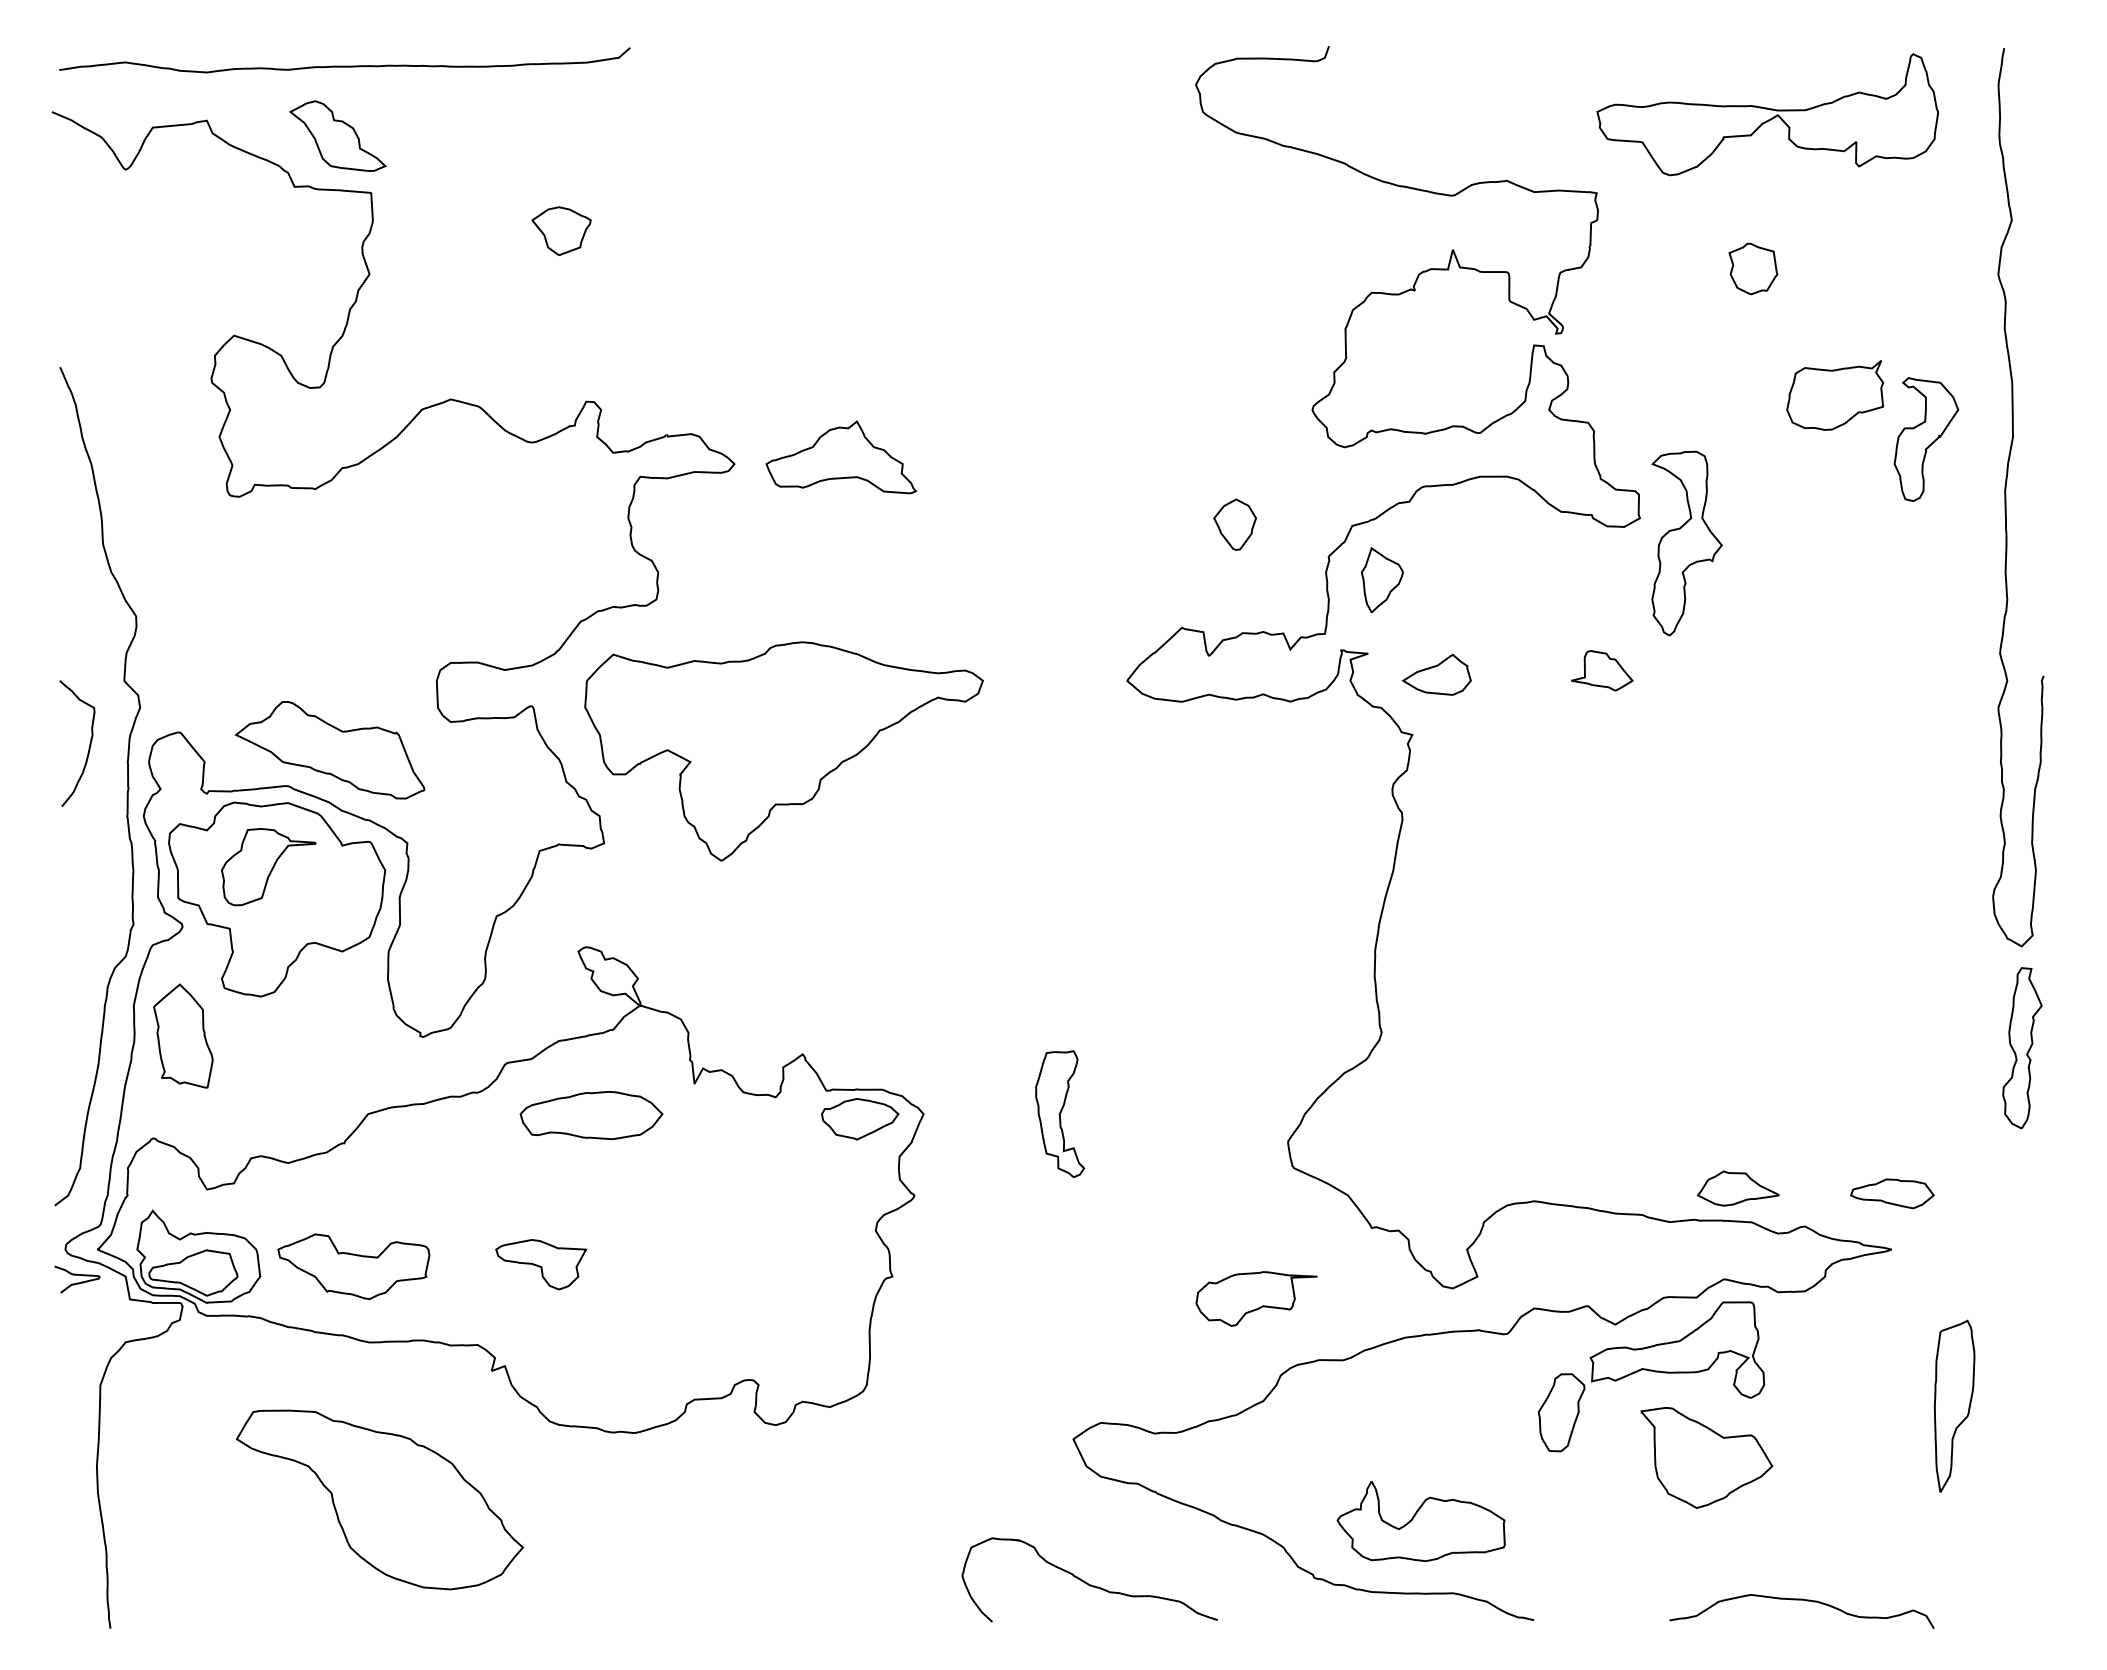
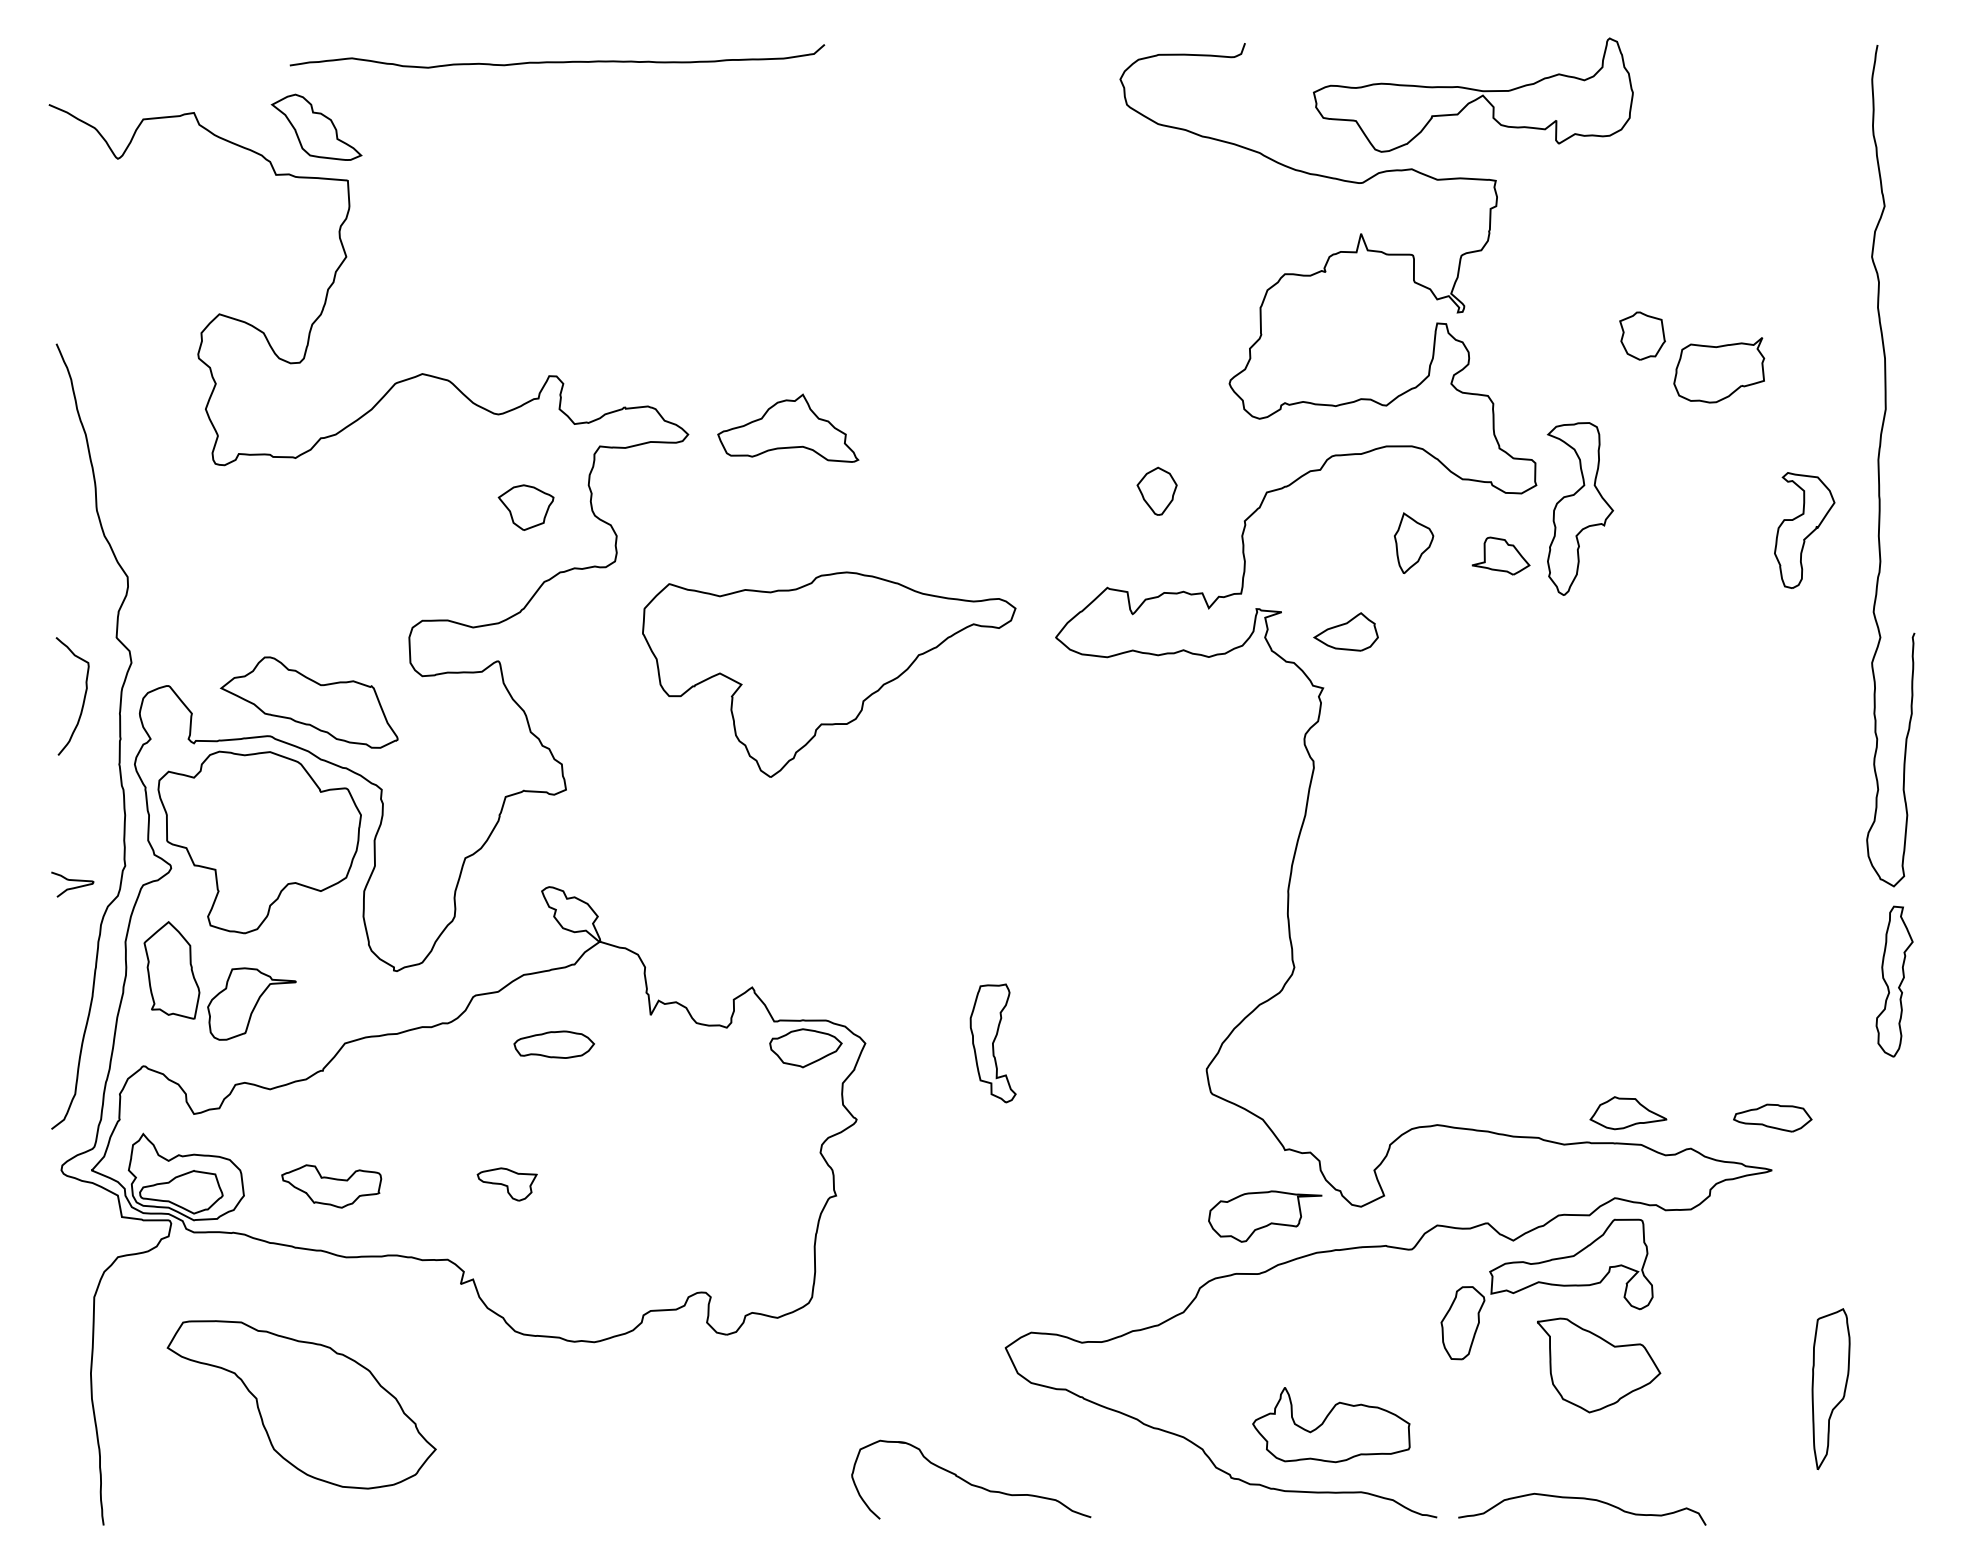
curve: (344, 65) -> (557, 61), moved
part: (1767, 114) -> (1473, 94), moved
part: (561, 230) -> (526, 507), moved
part: (1753, 268) -> (1642, 335), moved
part: (1926, 439) -> (1804, 530), moved
part: (1382, 579) -> (1414, 542), moved
part: (1602, 670) -> (1501, 555), moved
part: (783, 751) -> (828, 674), moved
part: (268, 867) -> (251, 1004), moved
part: (591, 1115) -> (554, 1044), size x0.6
part: (541, 1264) -> (507, 1184), size x0.7
part: (353, 1266) -> (331, 1186), size x0.7
curve: (77, 1282) -> (72, 887), moved
part: (1256, 1298) -> (1265, 1216), moved
part: (1954, 1405) -> (1830, 1388), moved
part: (379, 1499) -> (301, 1404), moved
part: (1089, 1579) -> (971, 1479), moved
curve: (1801, 1600) -> (1581, 1499), moved

